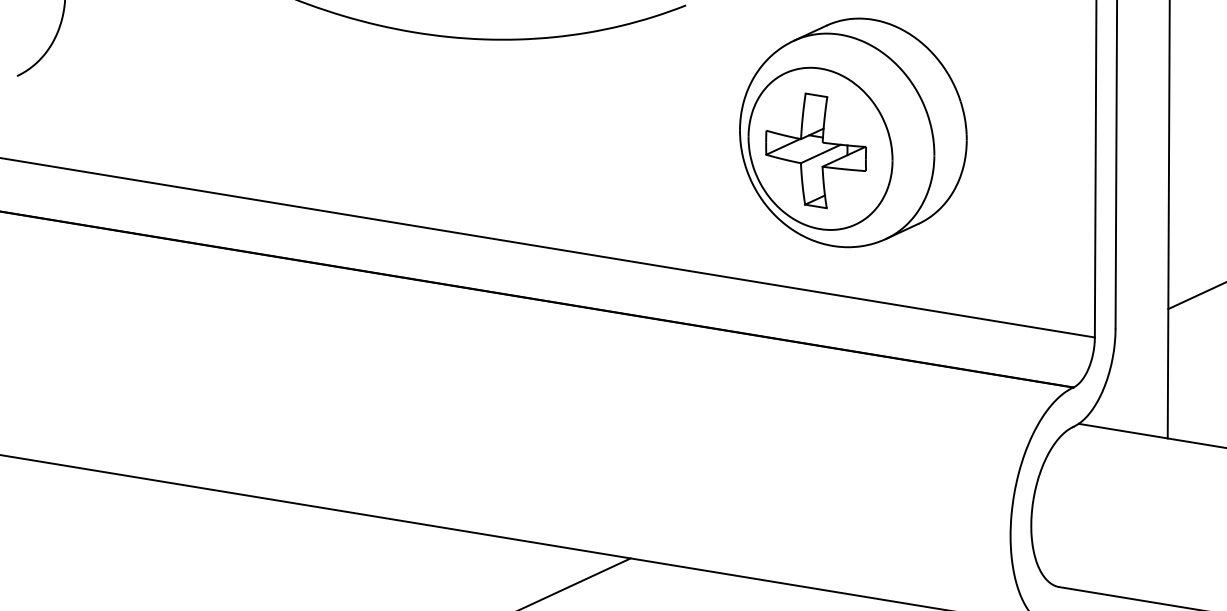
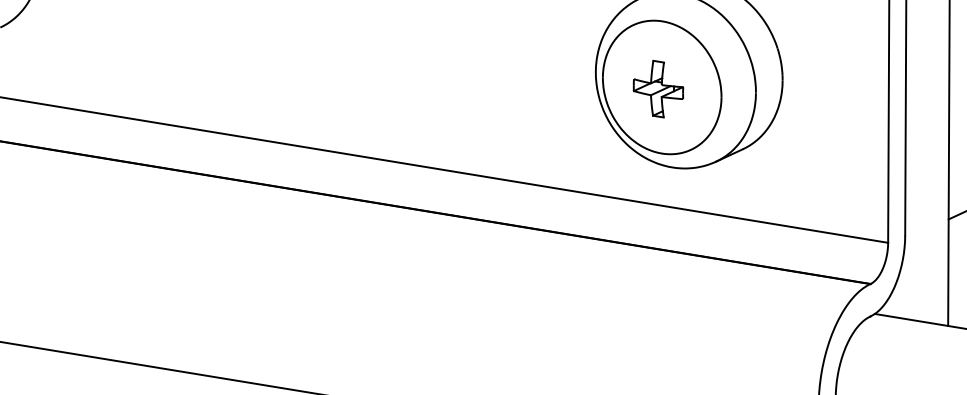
part: (815, 150) -> (658, 88), size x0.6

